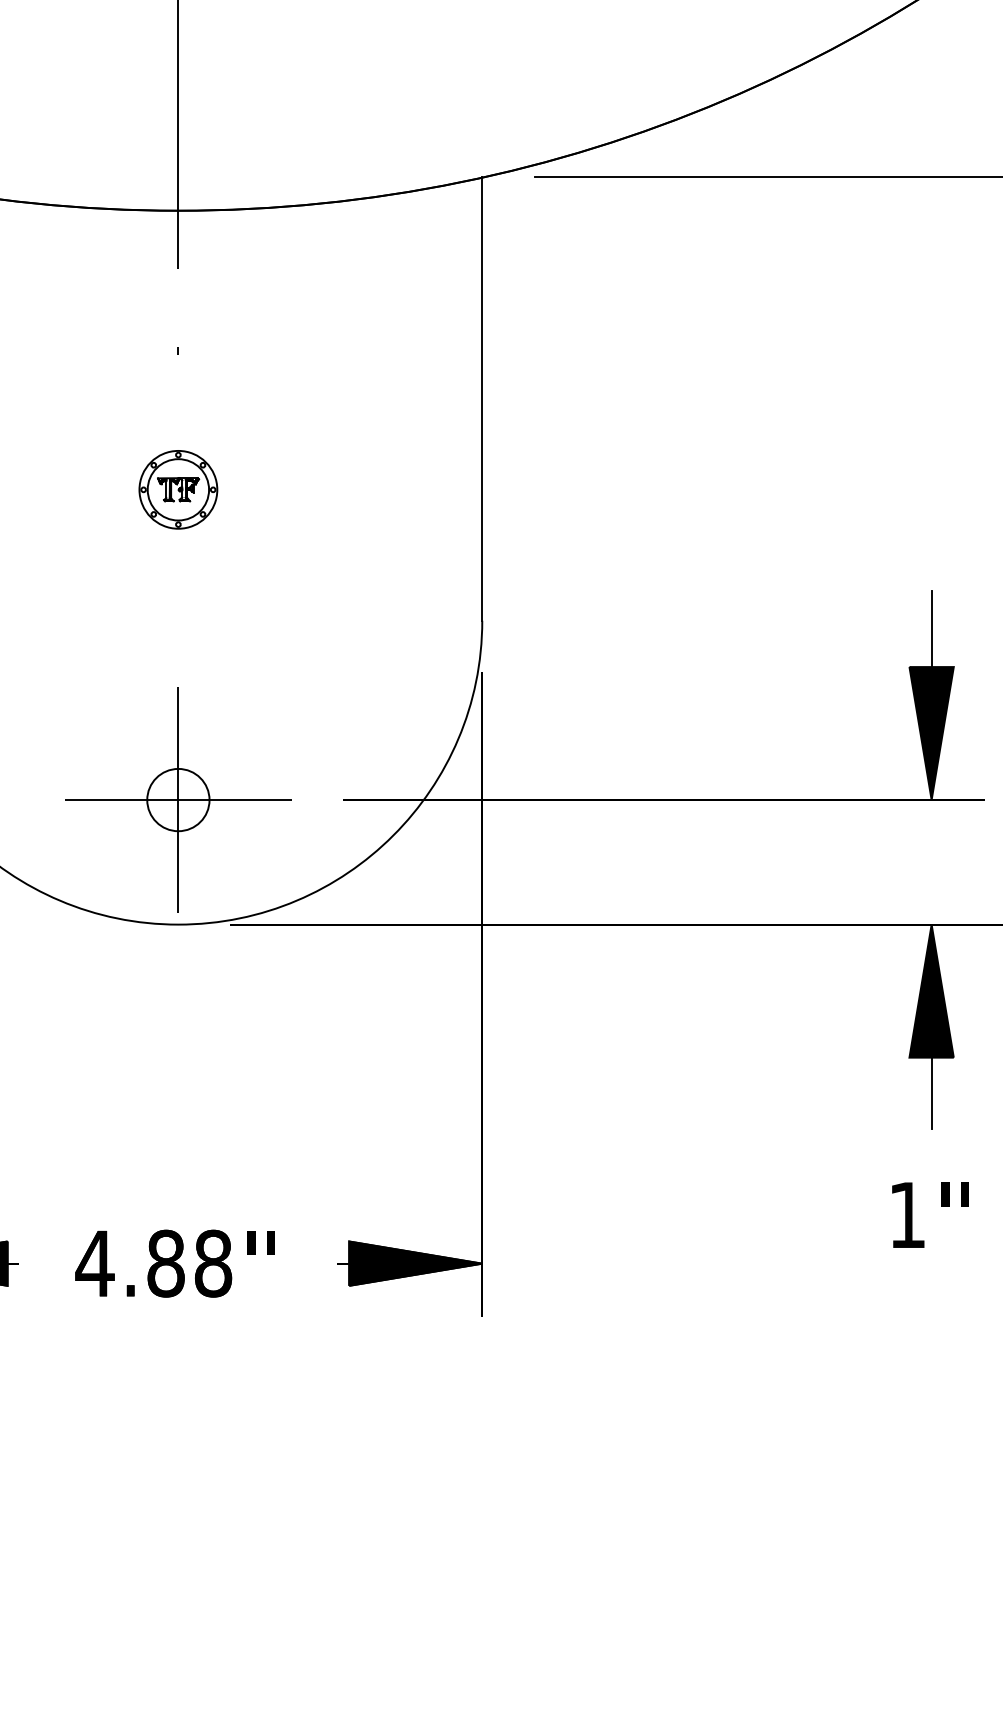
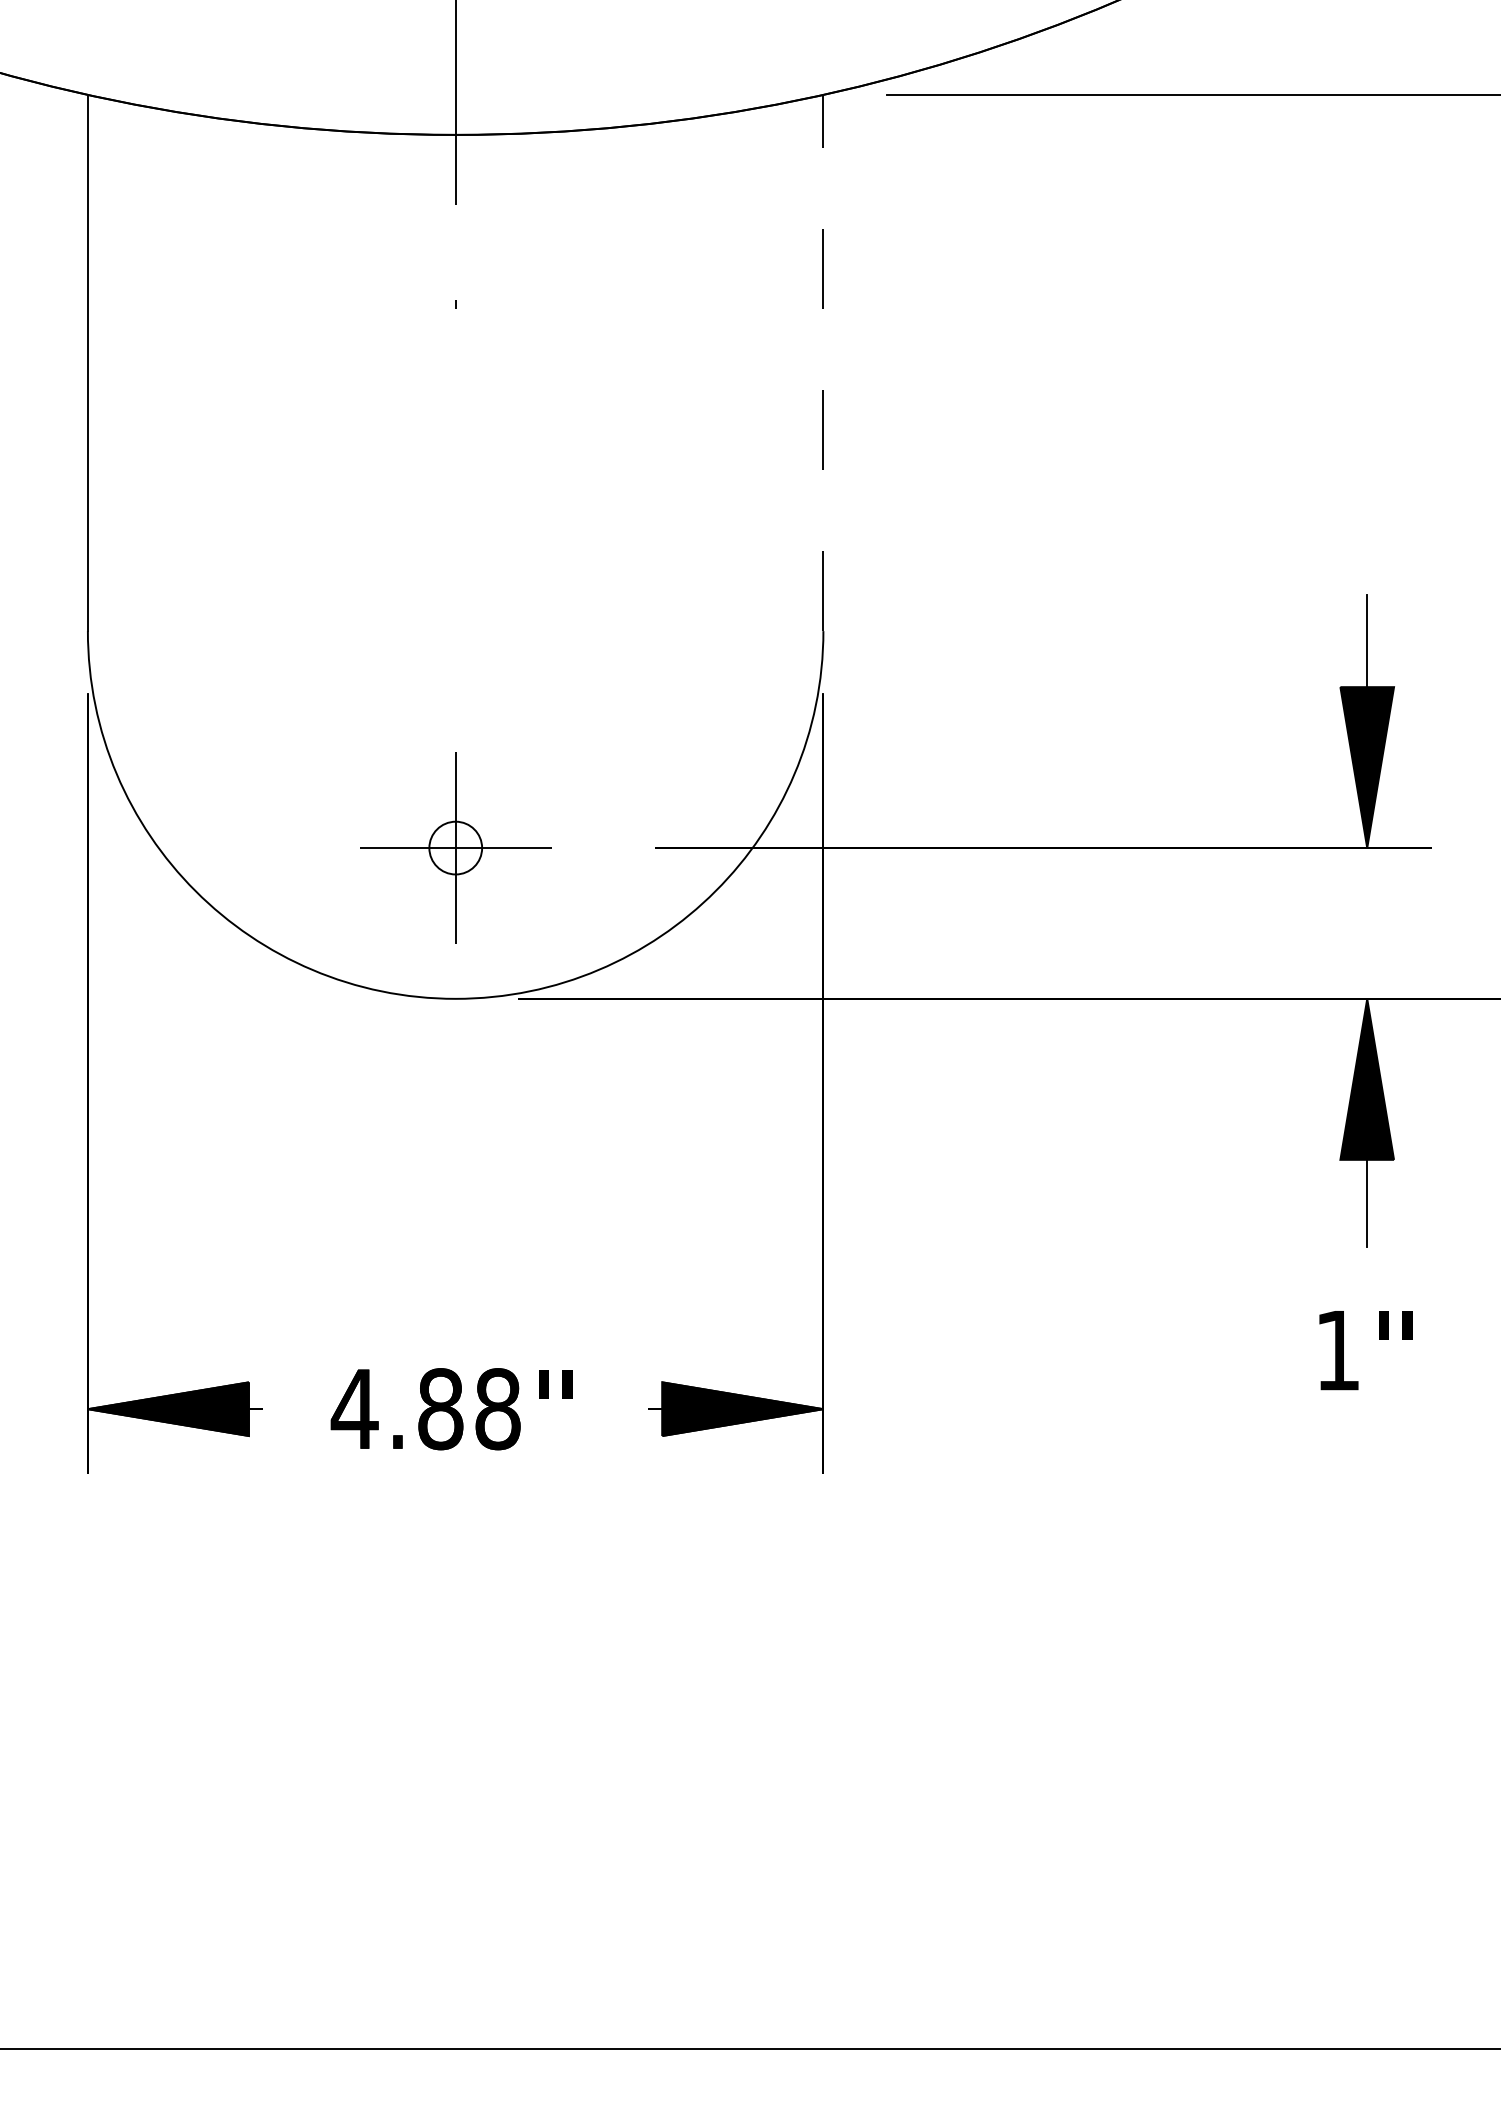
line: (482, 398) -> (823, 362), solid -> dashed
part: (178, 489) -> (455, 472), removed
part: (178, 799) -> (455, 847), size x0.7

